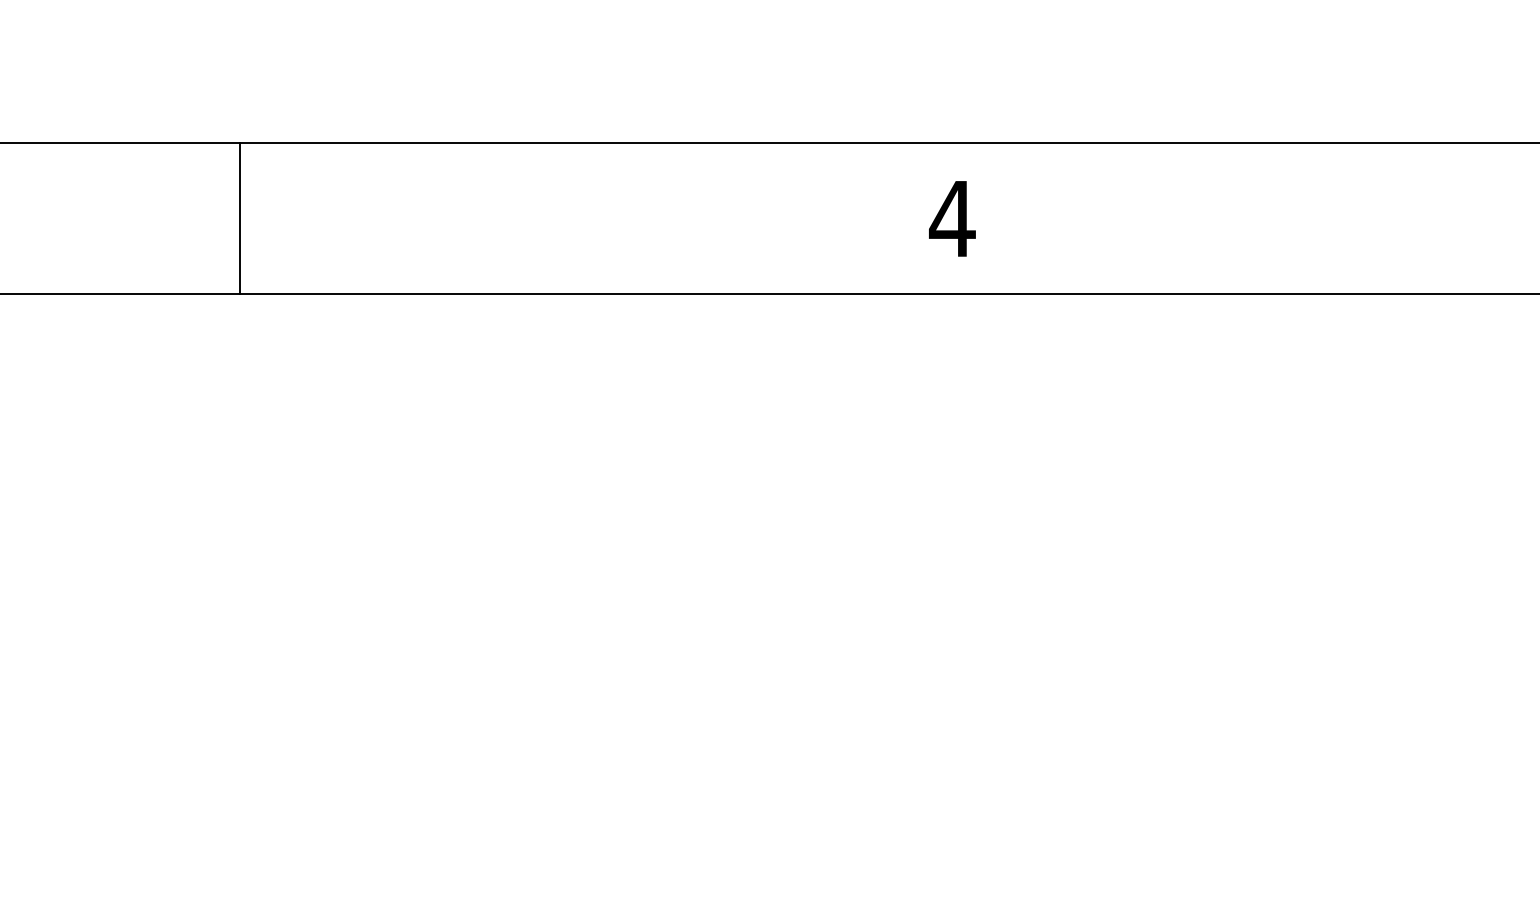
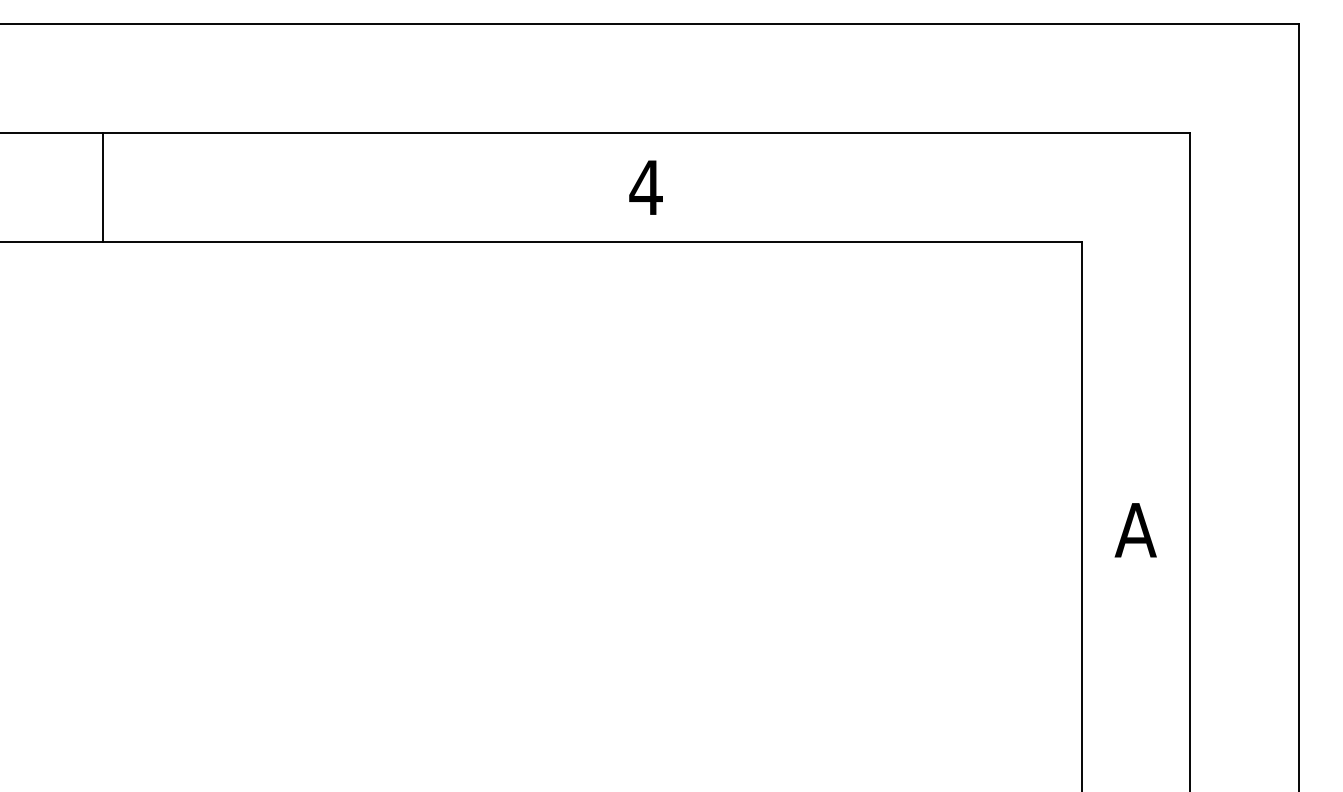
line: (239, 217) -> (102, 186), moved

